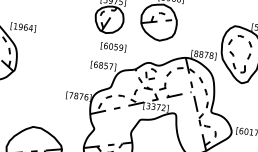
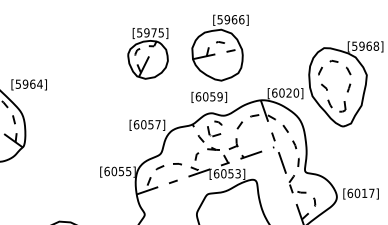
text: (15, 25) -> (17, 83), [1964] -> [5964]
text: (113, 46) -> (209, 96), moved
text: (203, 54) -> (285, 92), [8878] -> [6020]
text: (100, 65) -> (143, 124), [6857] -> [6057]
text: (78, 96) -> (117, 171), [7876] -> [6055]
text: (155, 106) -> (226, 173), [3372] -> [6053]

